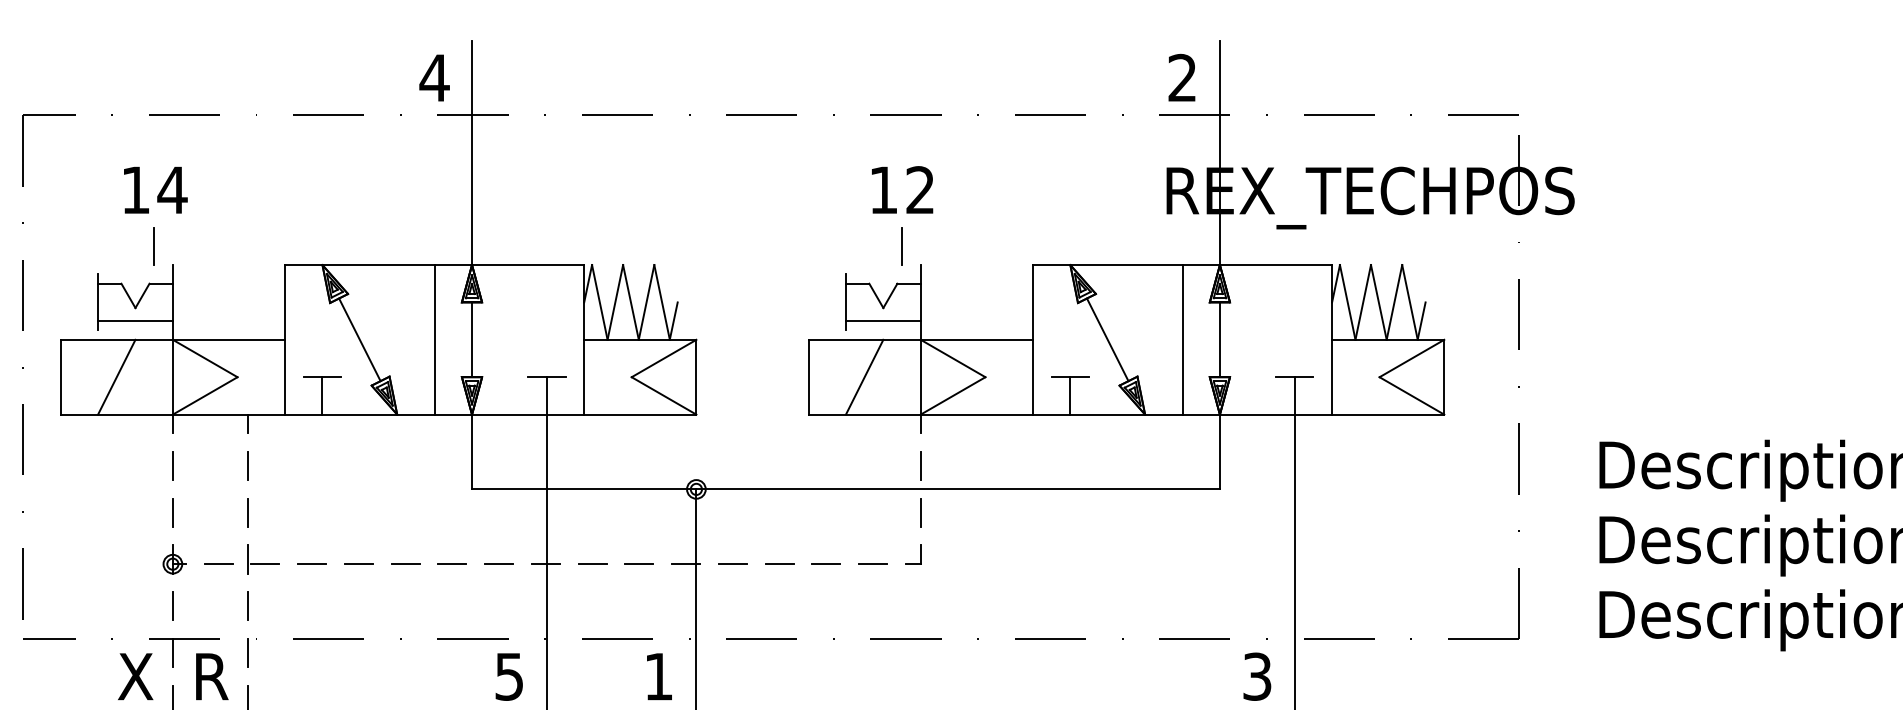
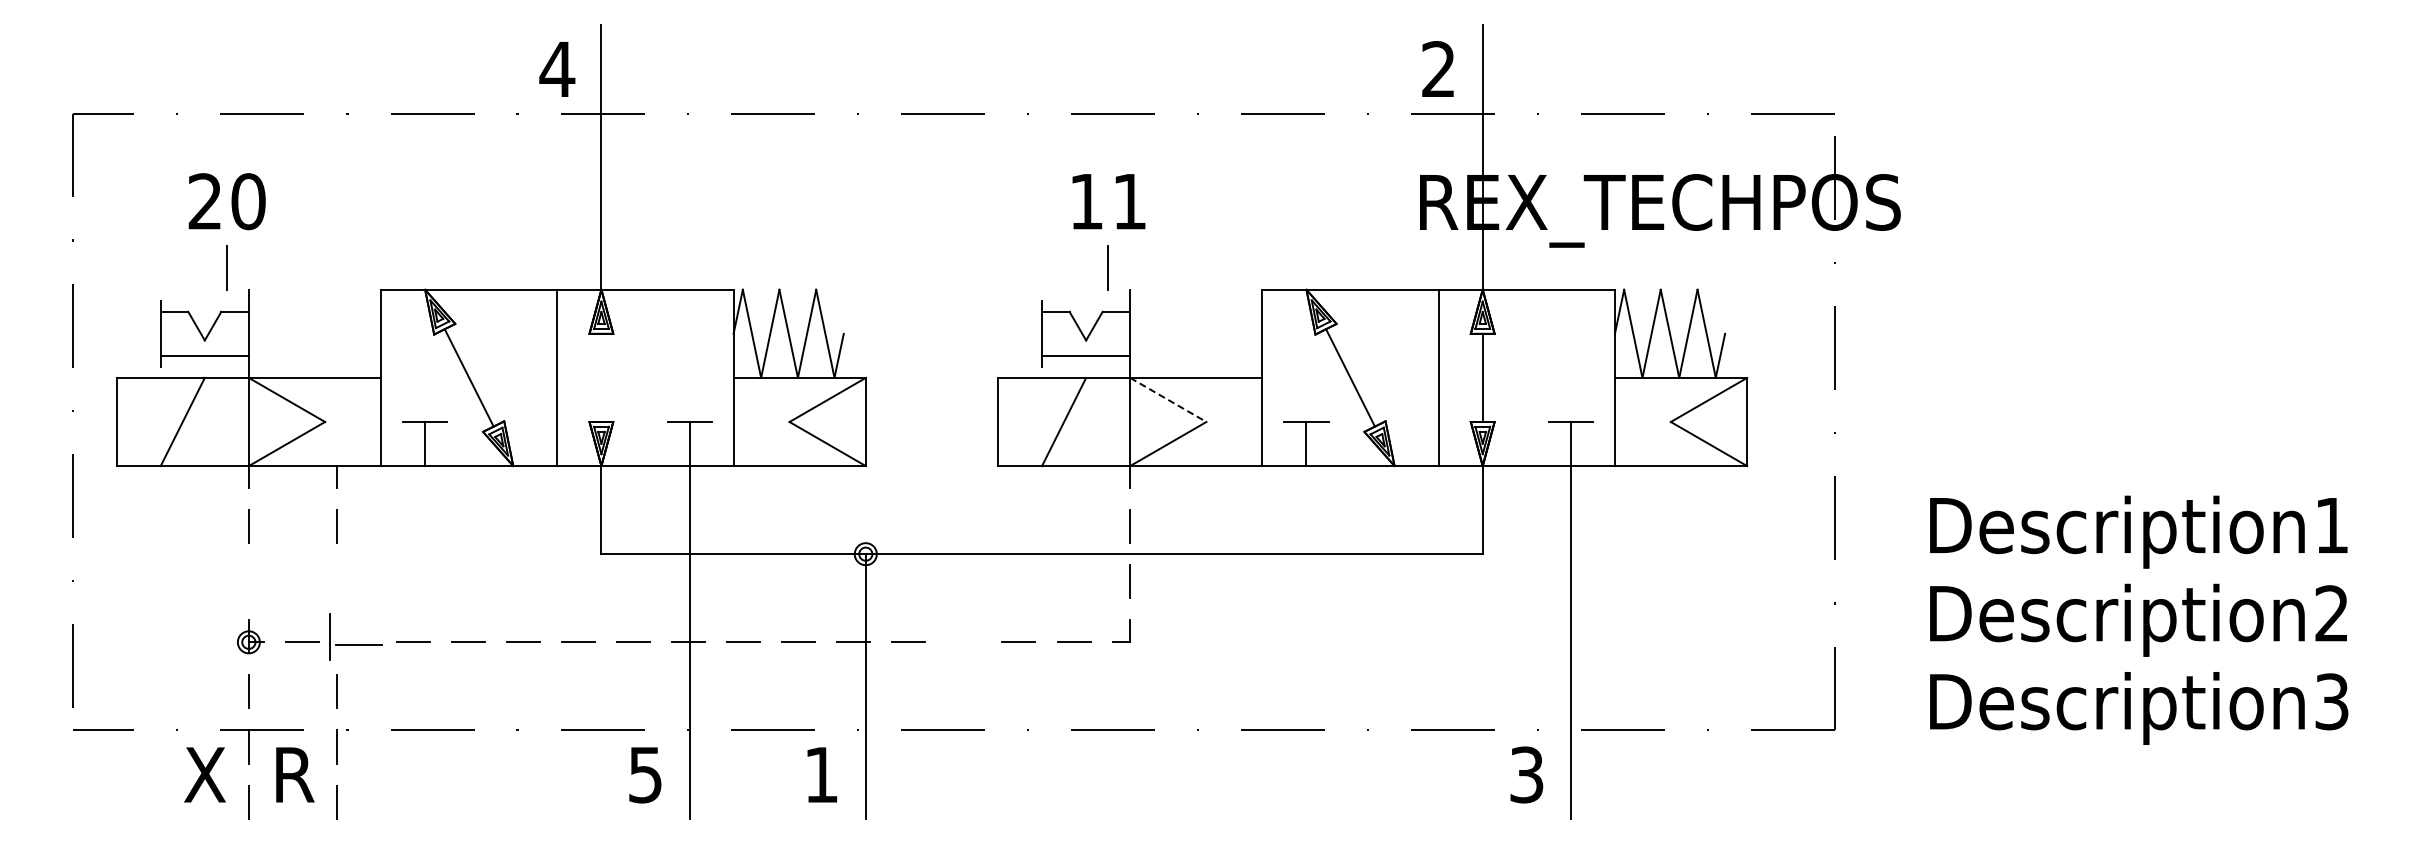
text: (154, 190) -> (227, 201), 14 -> 20
text: (920, 190) -> (1129, 201), 12 -> 11
line: (472, 339) -> (601, 377), removed
line: (953, 358) -> (1168, 400), solid -> dashed
line: (172, 512) -> (248, 581), removed
line: (248, 512) -> (337, 581), removed
part: (263, 559) -> (355, 636), size x1.4
line: (779, 563) -> (963, 641), removed

